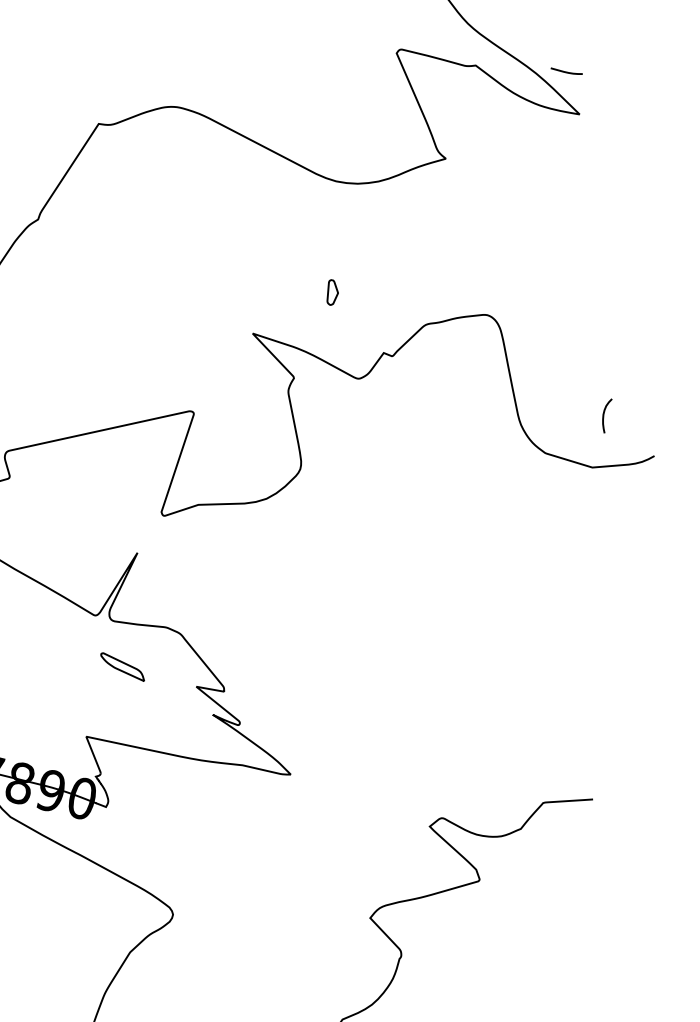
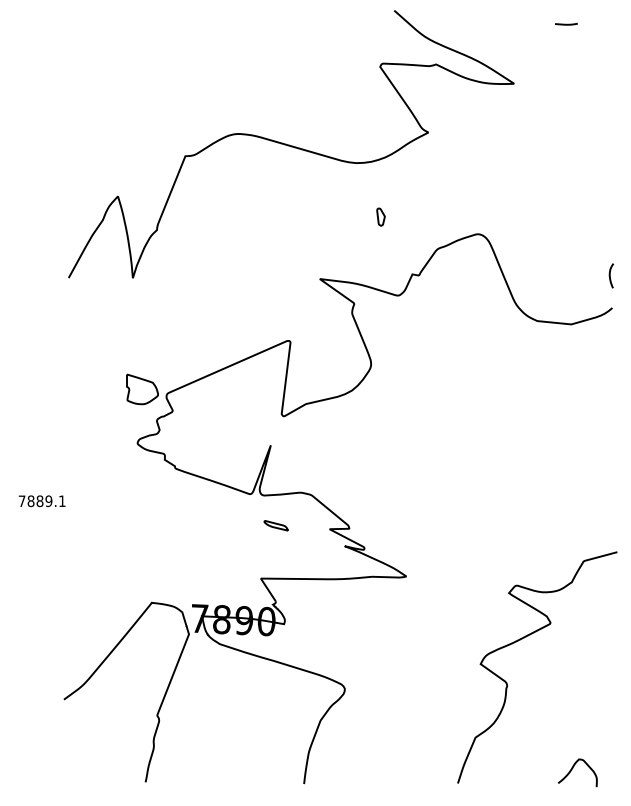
line: (566, 70) -> (566, 23), moved
part: (331, 291) -> (380, 216), moved
curve: (604, 414) -> (610, 275), moved
part: (121, 666) -> (275, 525), size x0.71

